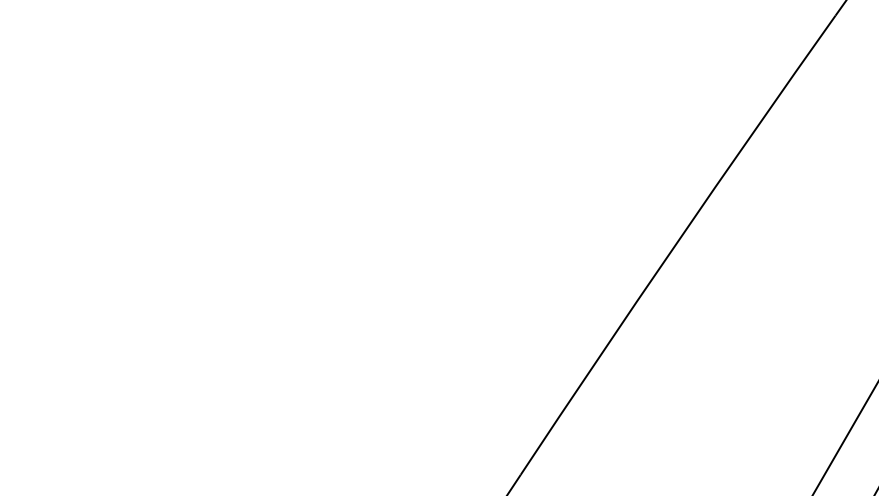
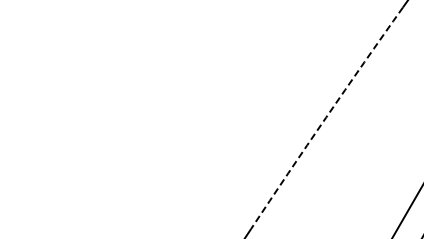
arc: (676, 243) -> (326, 117), solid -> dashed

